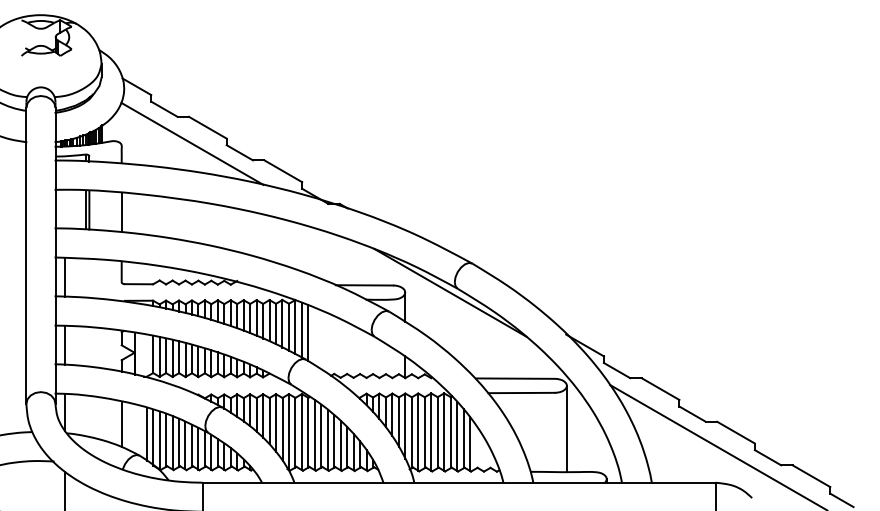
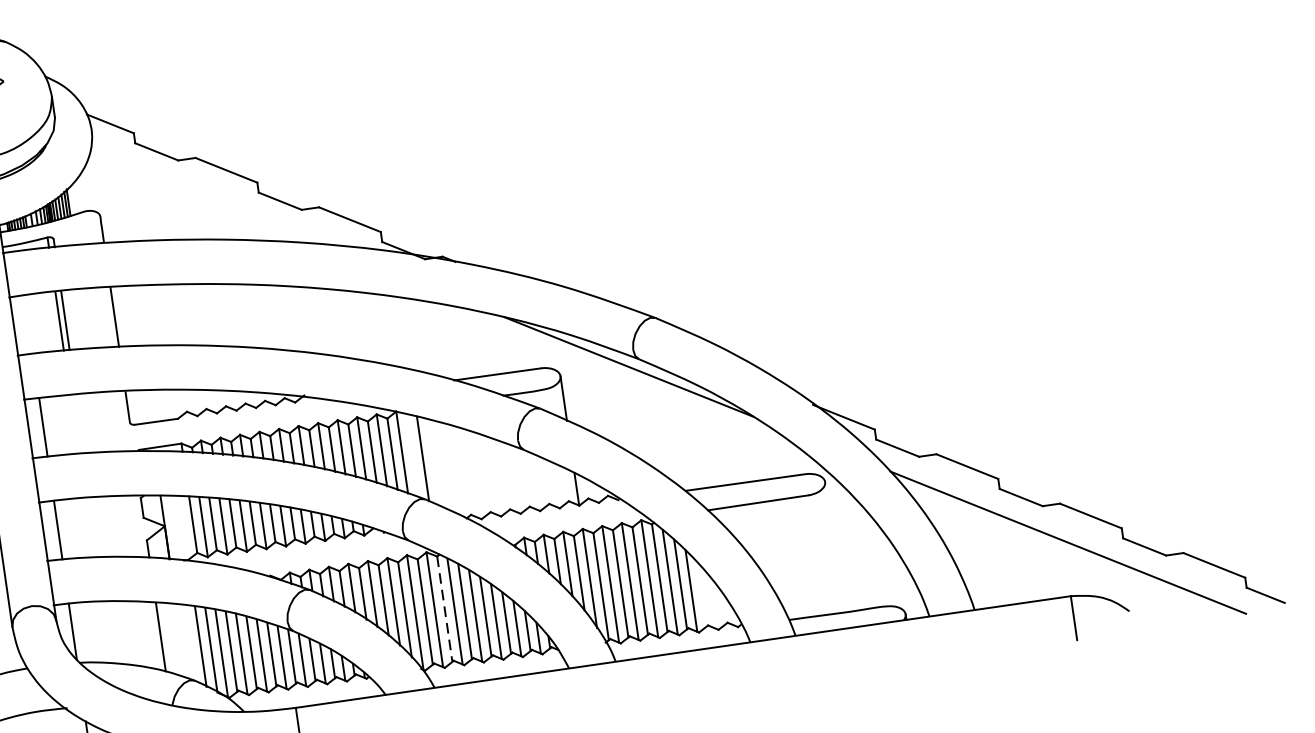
line: (192, 143) -> (206, 197), removed
line: (301, 330) -> (412, 456), removed
line: (566, 428) -> (833, 546), removed
line: (308, 432) -> (444, 608), solid -> dashed

